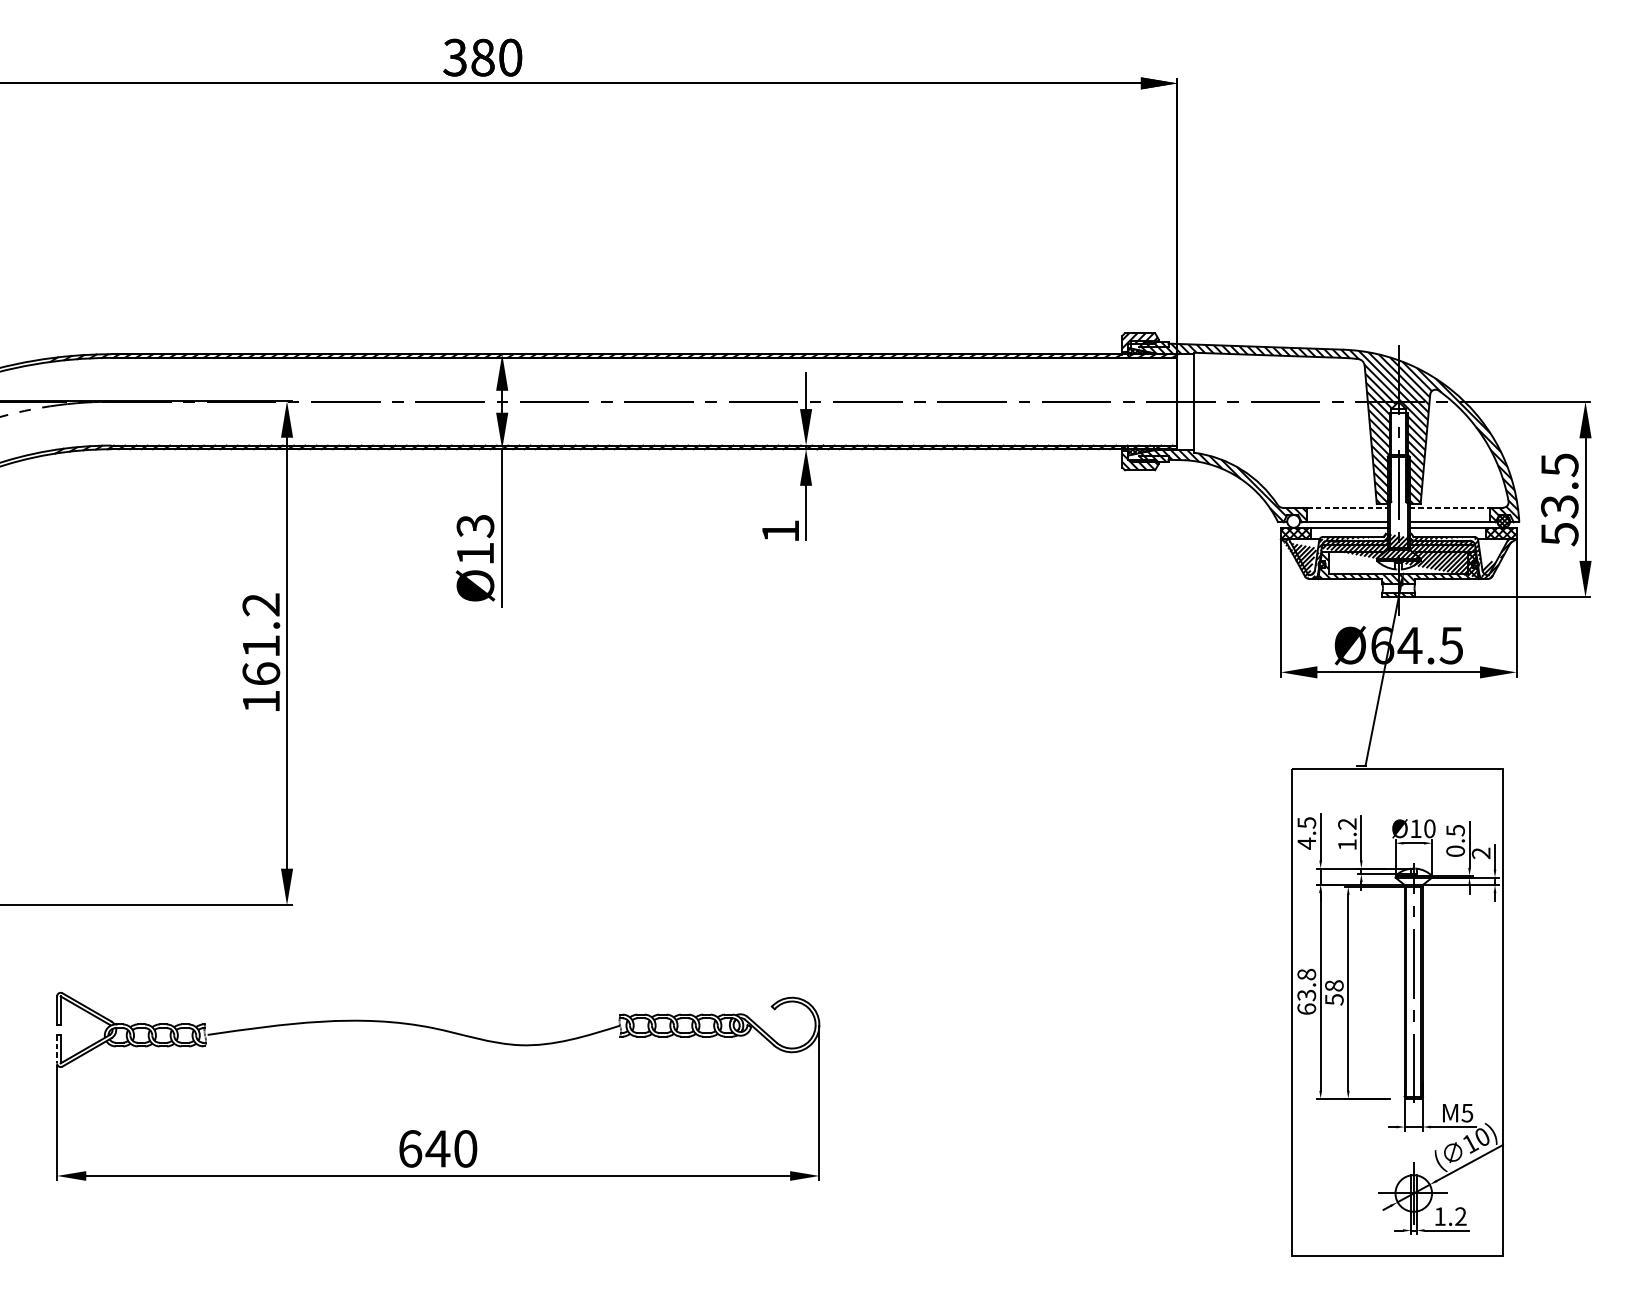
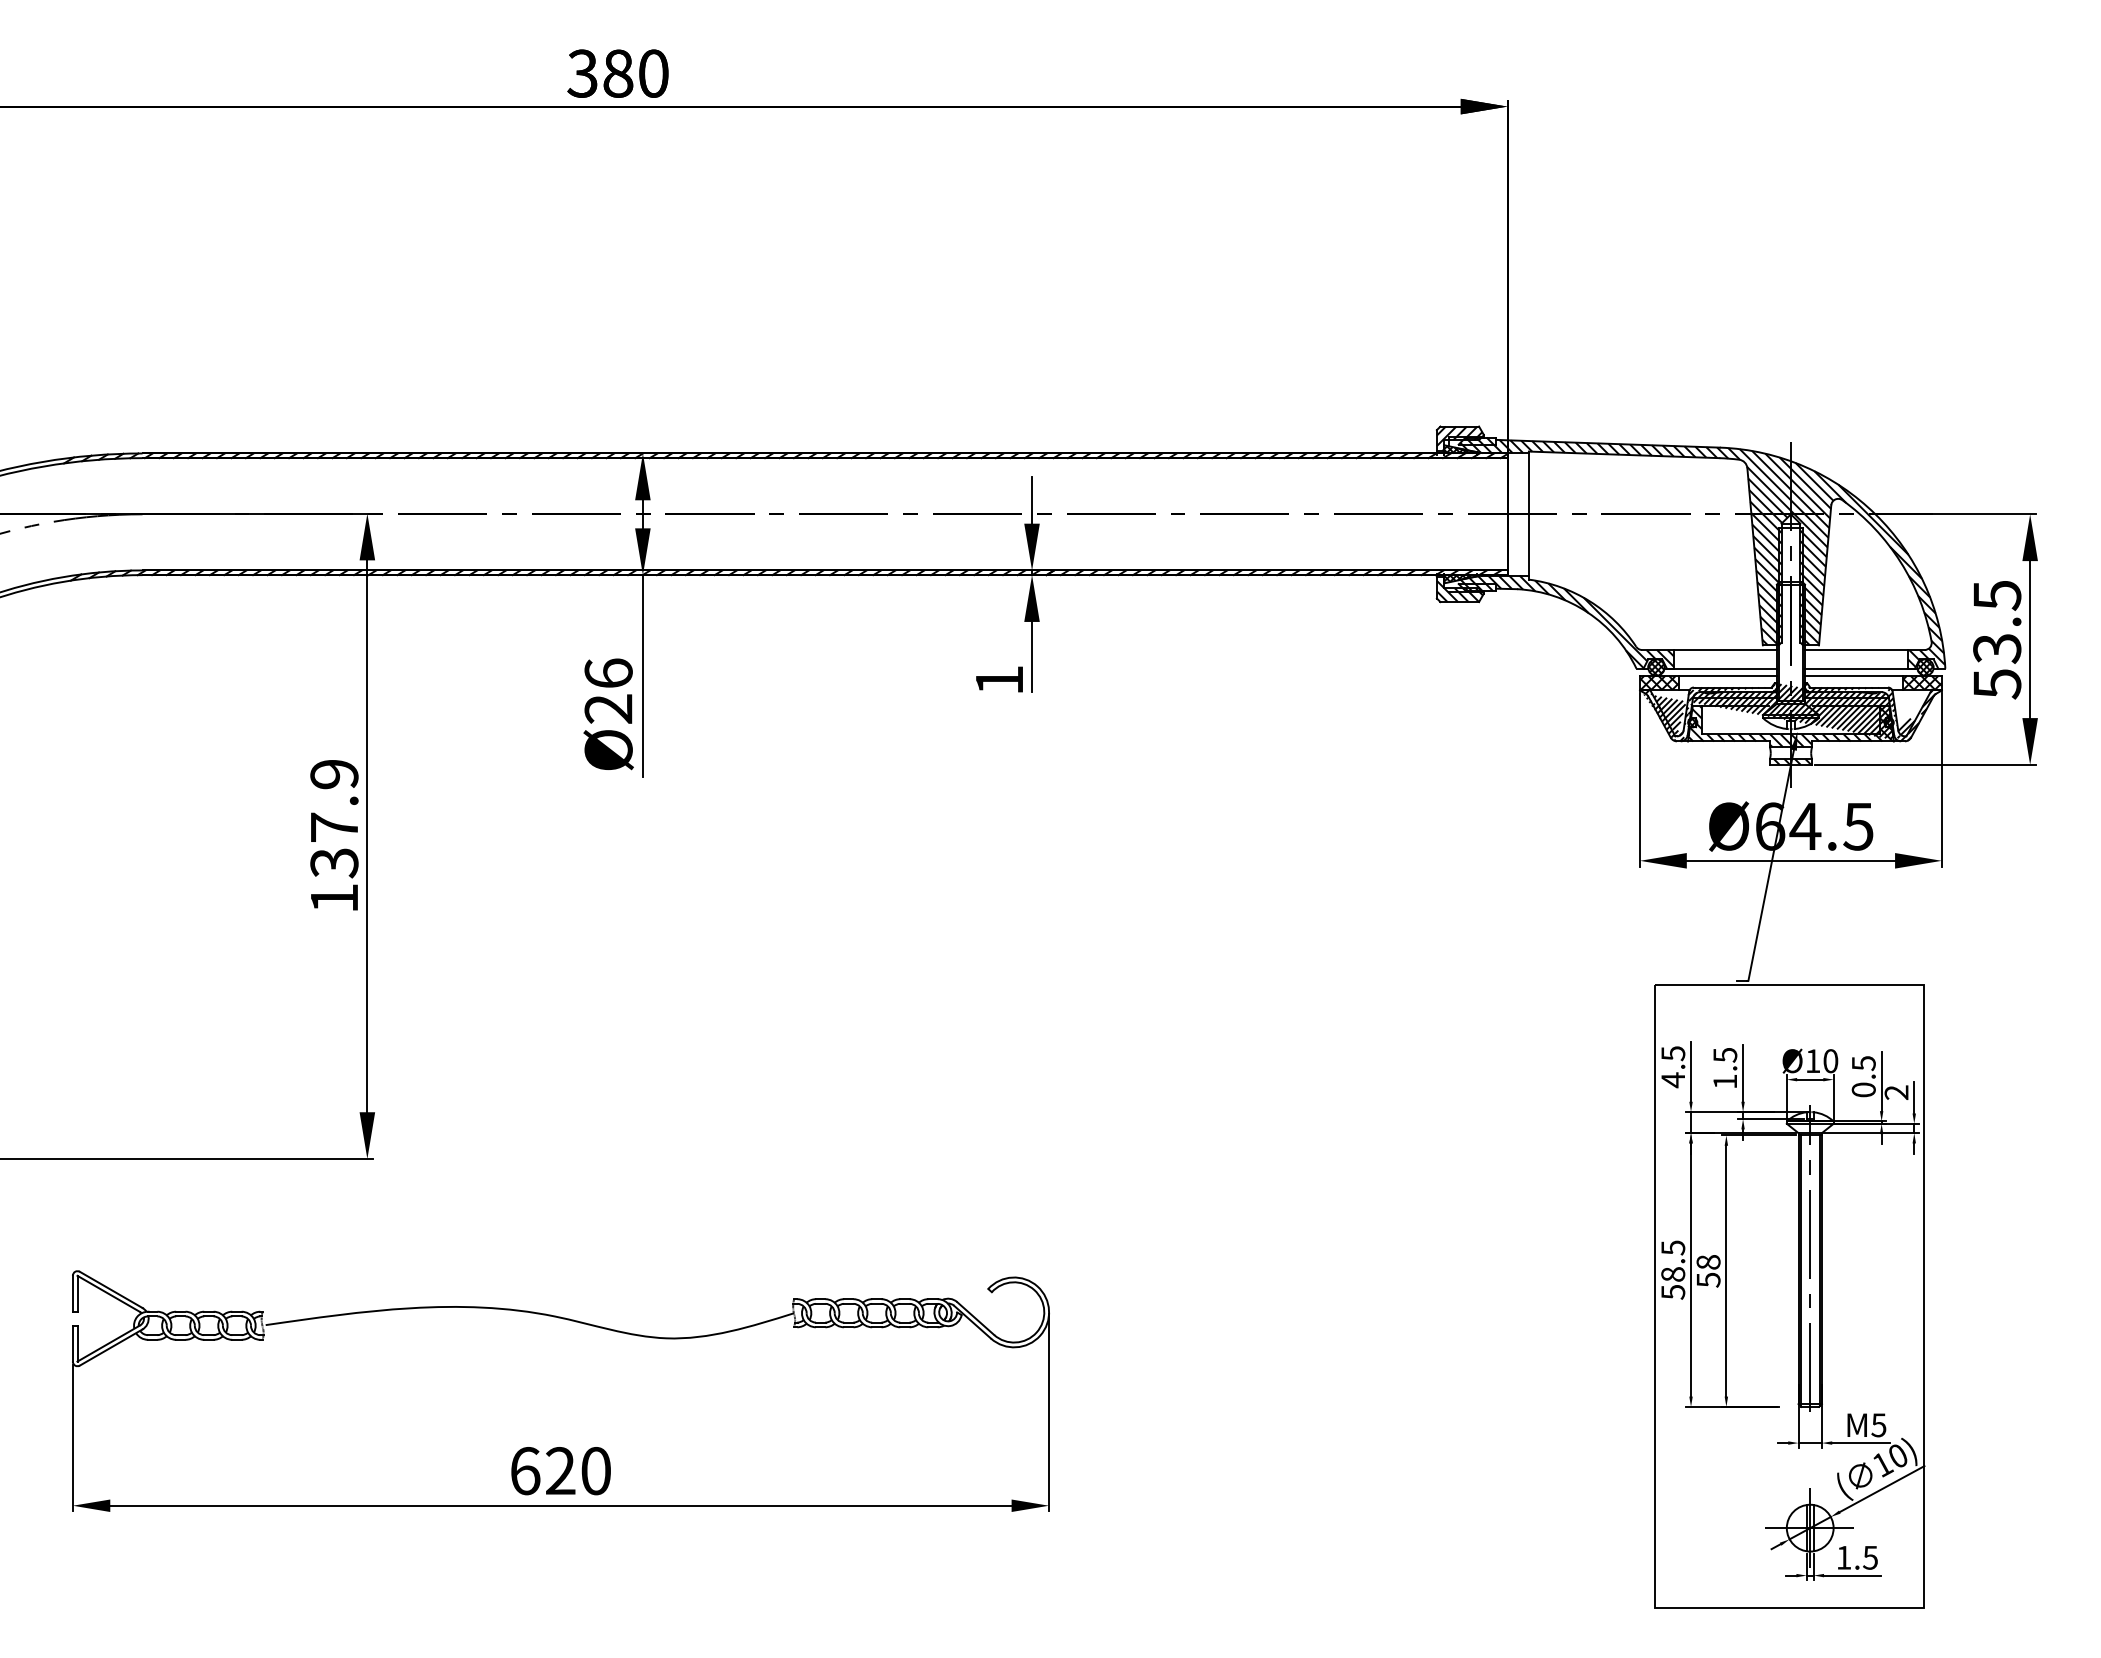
line: (1347, 508) -> (1725, 650), dashed -> solid
line: (1449, 508) -> (1856, 650), dashed -> solid
hatch: (1293, 521) -> (1656, 667), added
text: (475, 539) -> (608, 690), Ø13 -> Ø26
text: (261, 639) -> (334, 818), 161.2 -> 137.9
text: (1347, 823) -> (1725, 1054), 1.2 -> 1.5
text: (1307, 991) -> (1673, 1269), 63.8 -> 58.5
line: (56, 1049) -> (72, 1343), dashed -> solid
text: (437, 1148) -> (560, 1470), 640 -> 620
text: (1460, 1216) -> (1870, 1557), 1.2 -> 1.5

